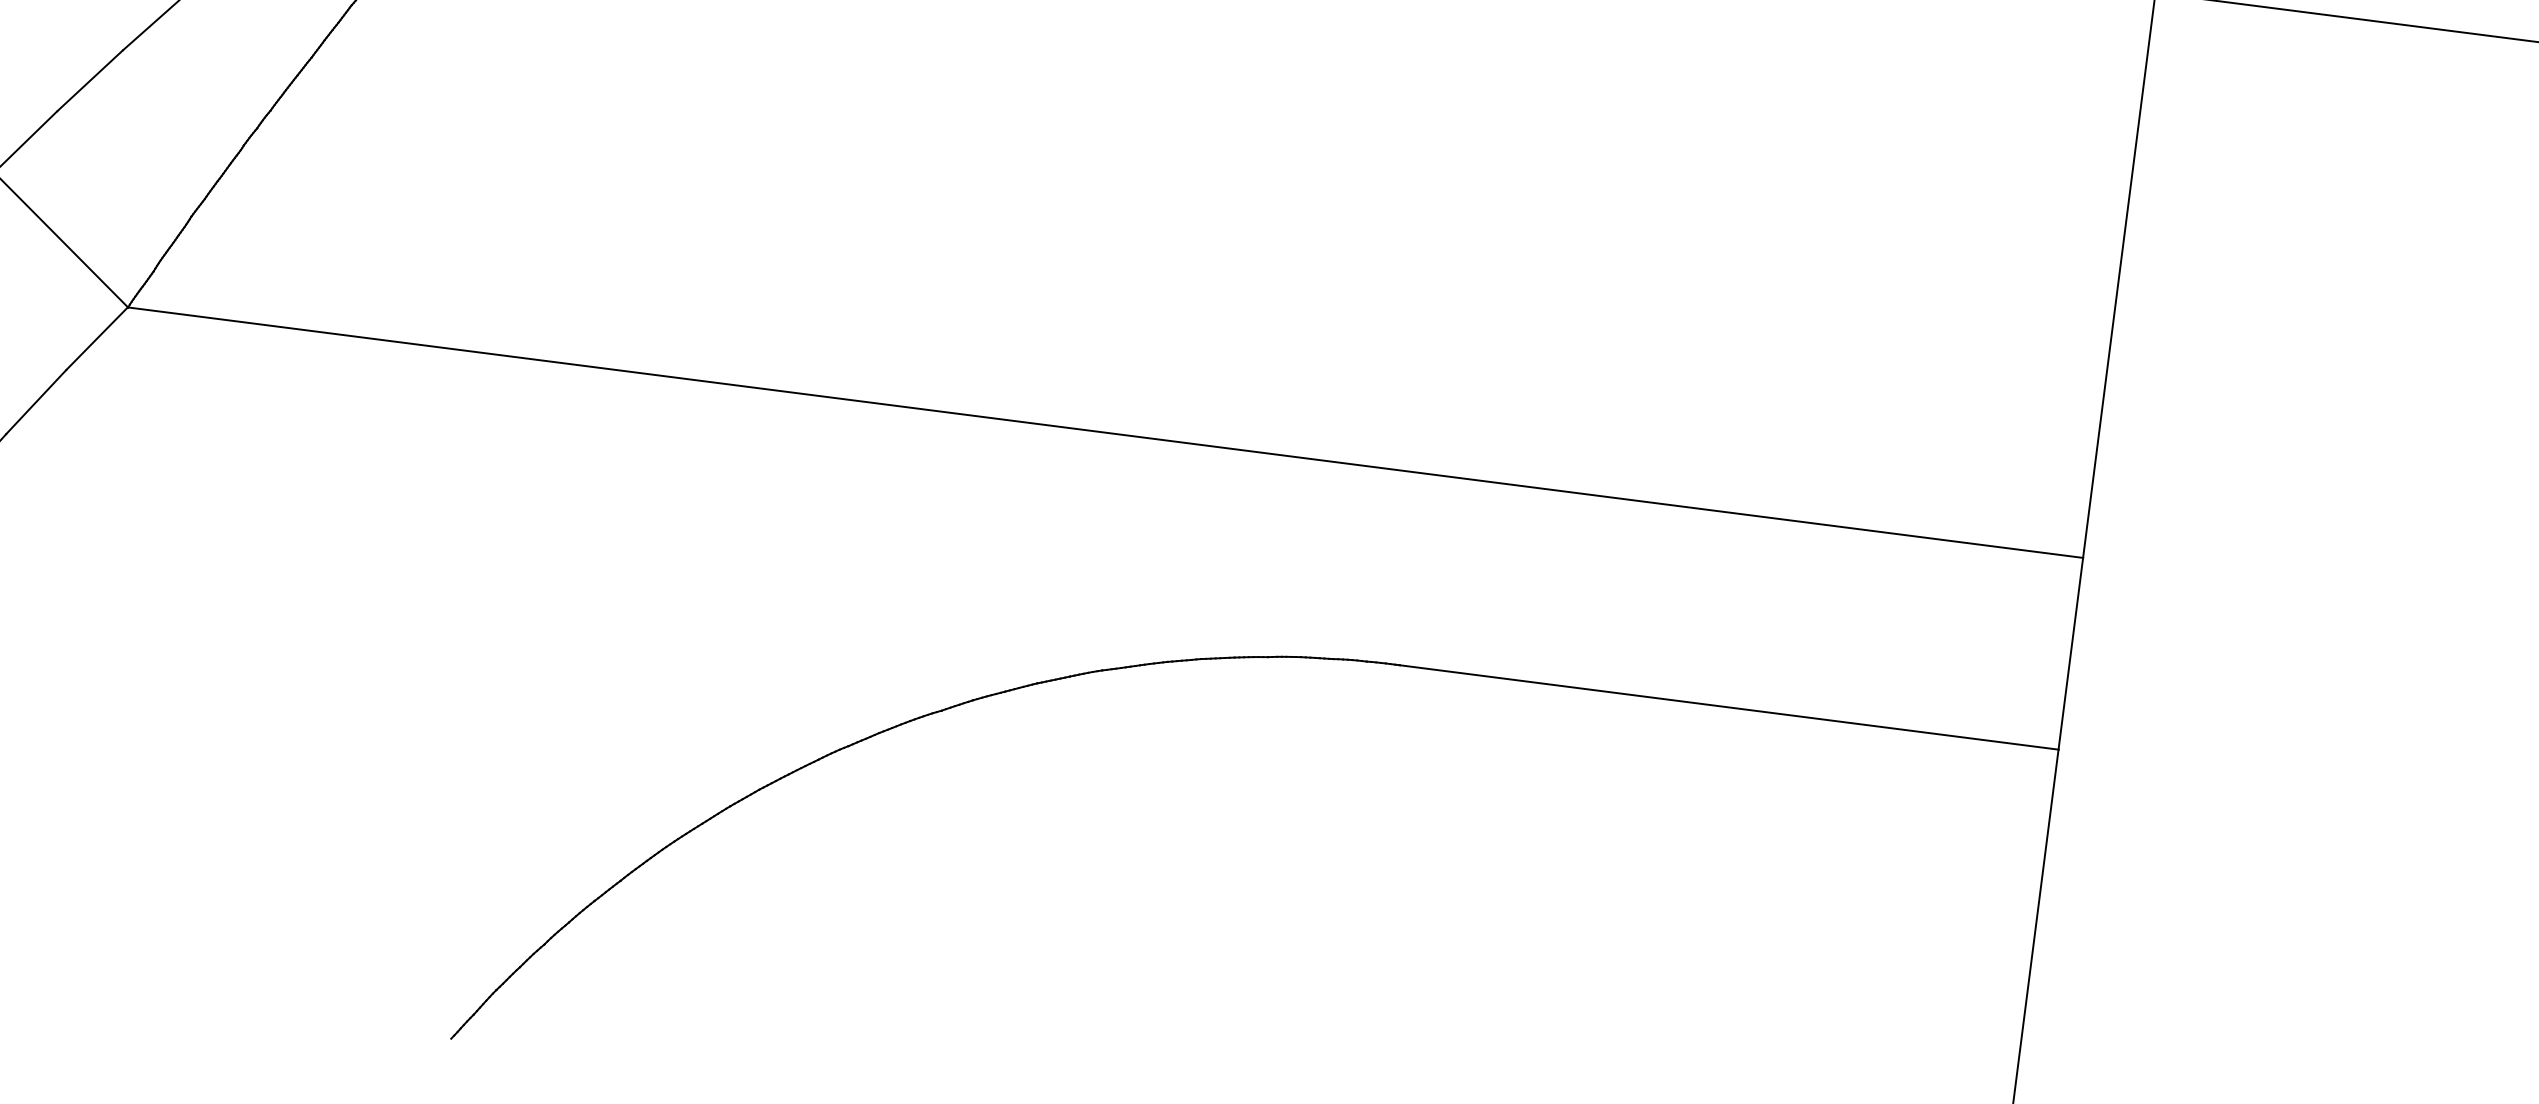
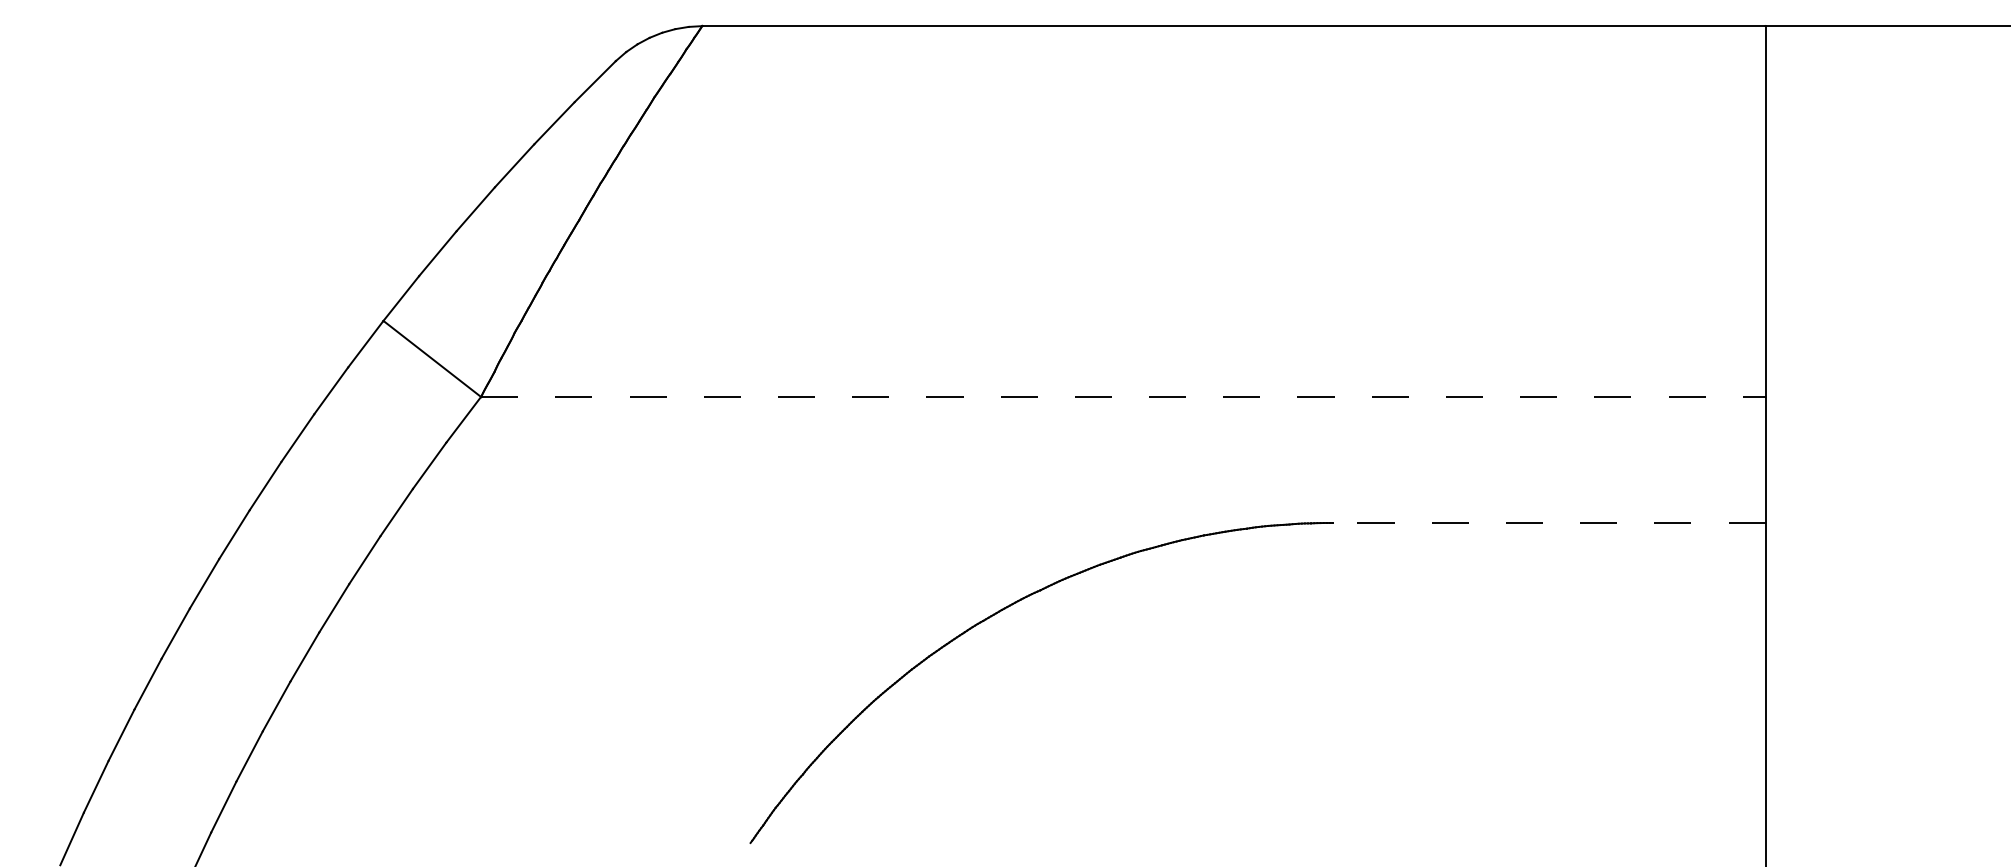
line: (1105, 433) -> (1123, 397), solid -> dashed
line: (1727, 708) -> (1548, 523), solid -> dashed

